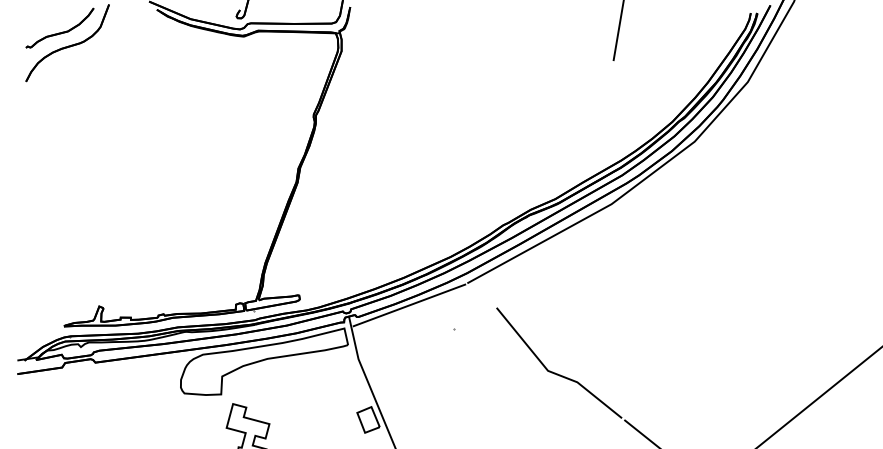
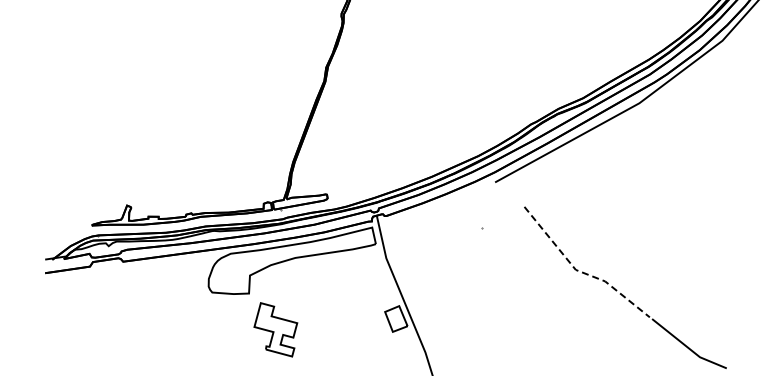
line: (409, 305) -> (437, 204), removed
line: (551, 372) -> (579, 271), solid -> dashed

